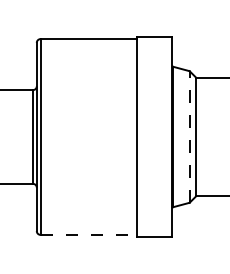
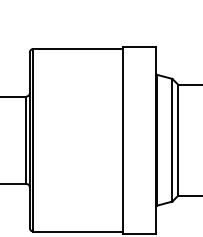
line: (189, 137) -> (172, 140), dashed -> solid
line: (89, 234) -> (78, 231), dashed -> solid

